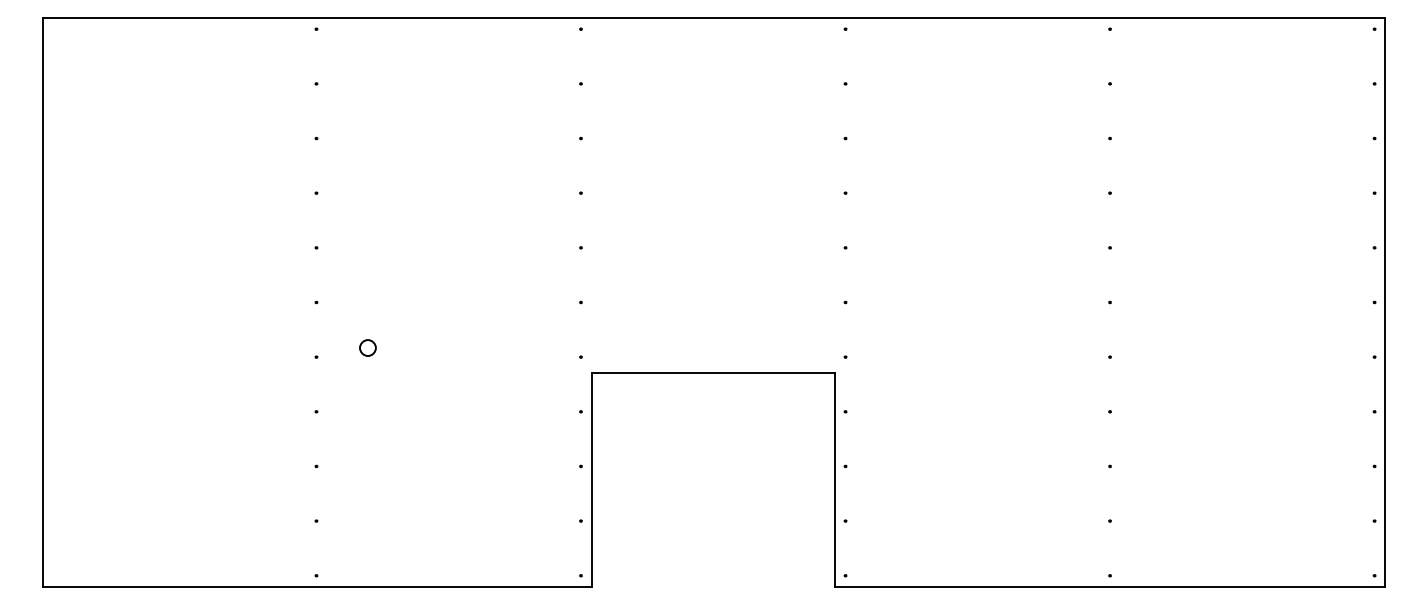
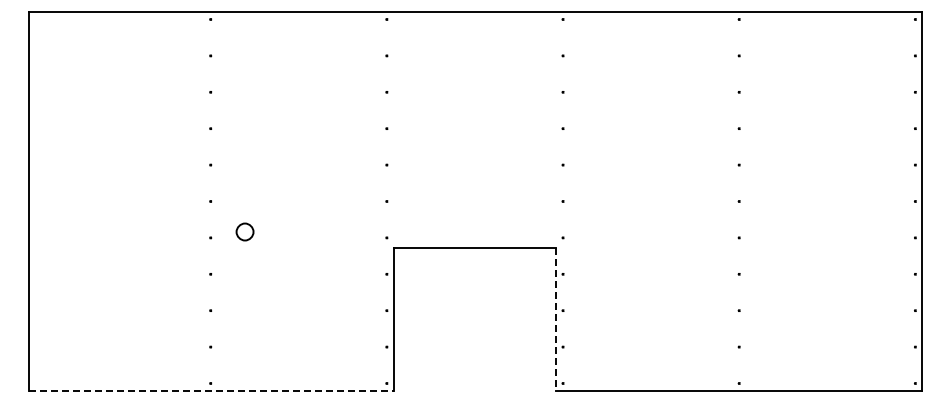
part: (367, 347) -> (244, 231), size x1.6
line: (835, 481) -> (556, 320), solid -> dashed
line: (317, 587) -> (211, 391), solid -> dashed

